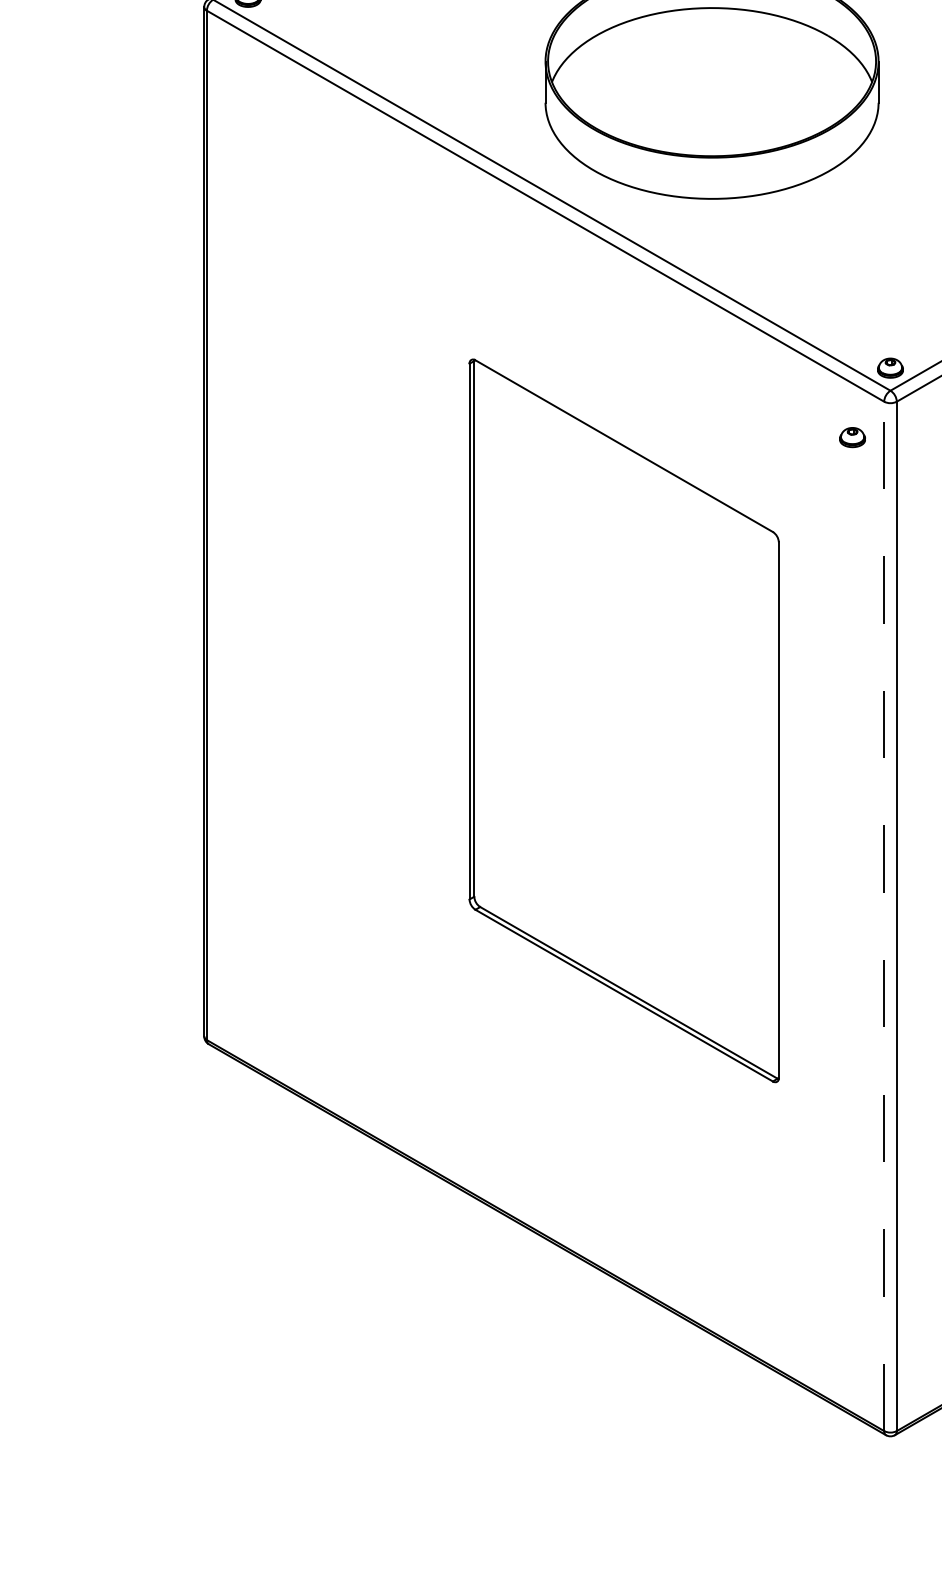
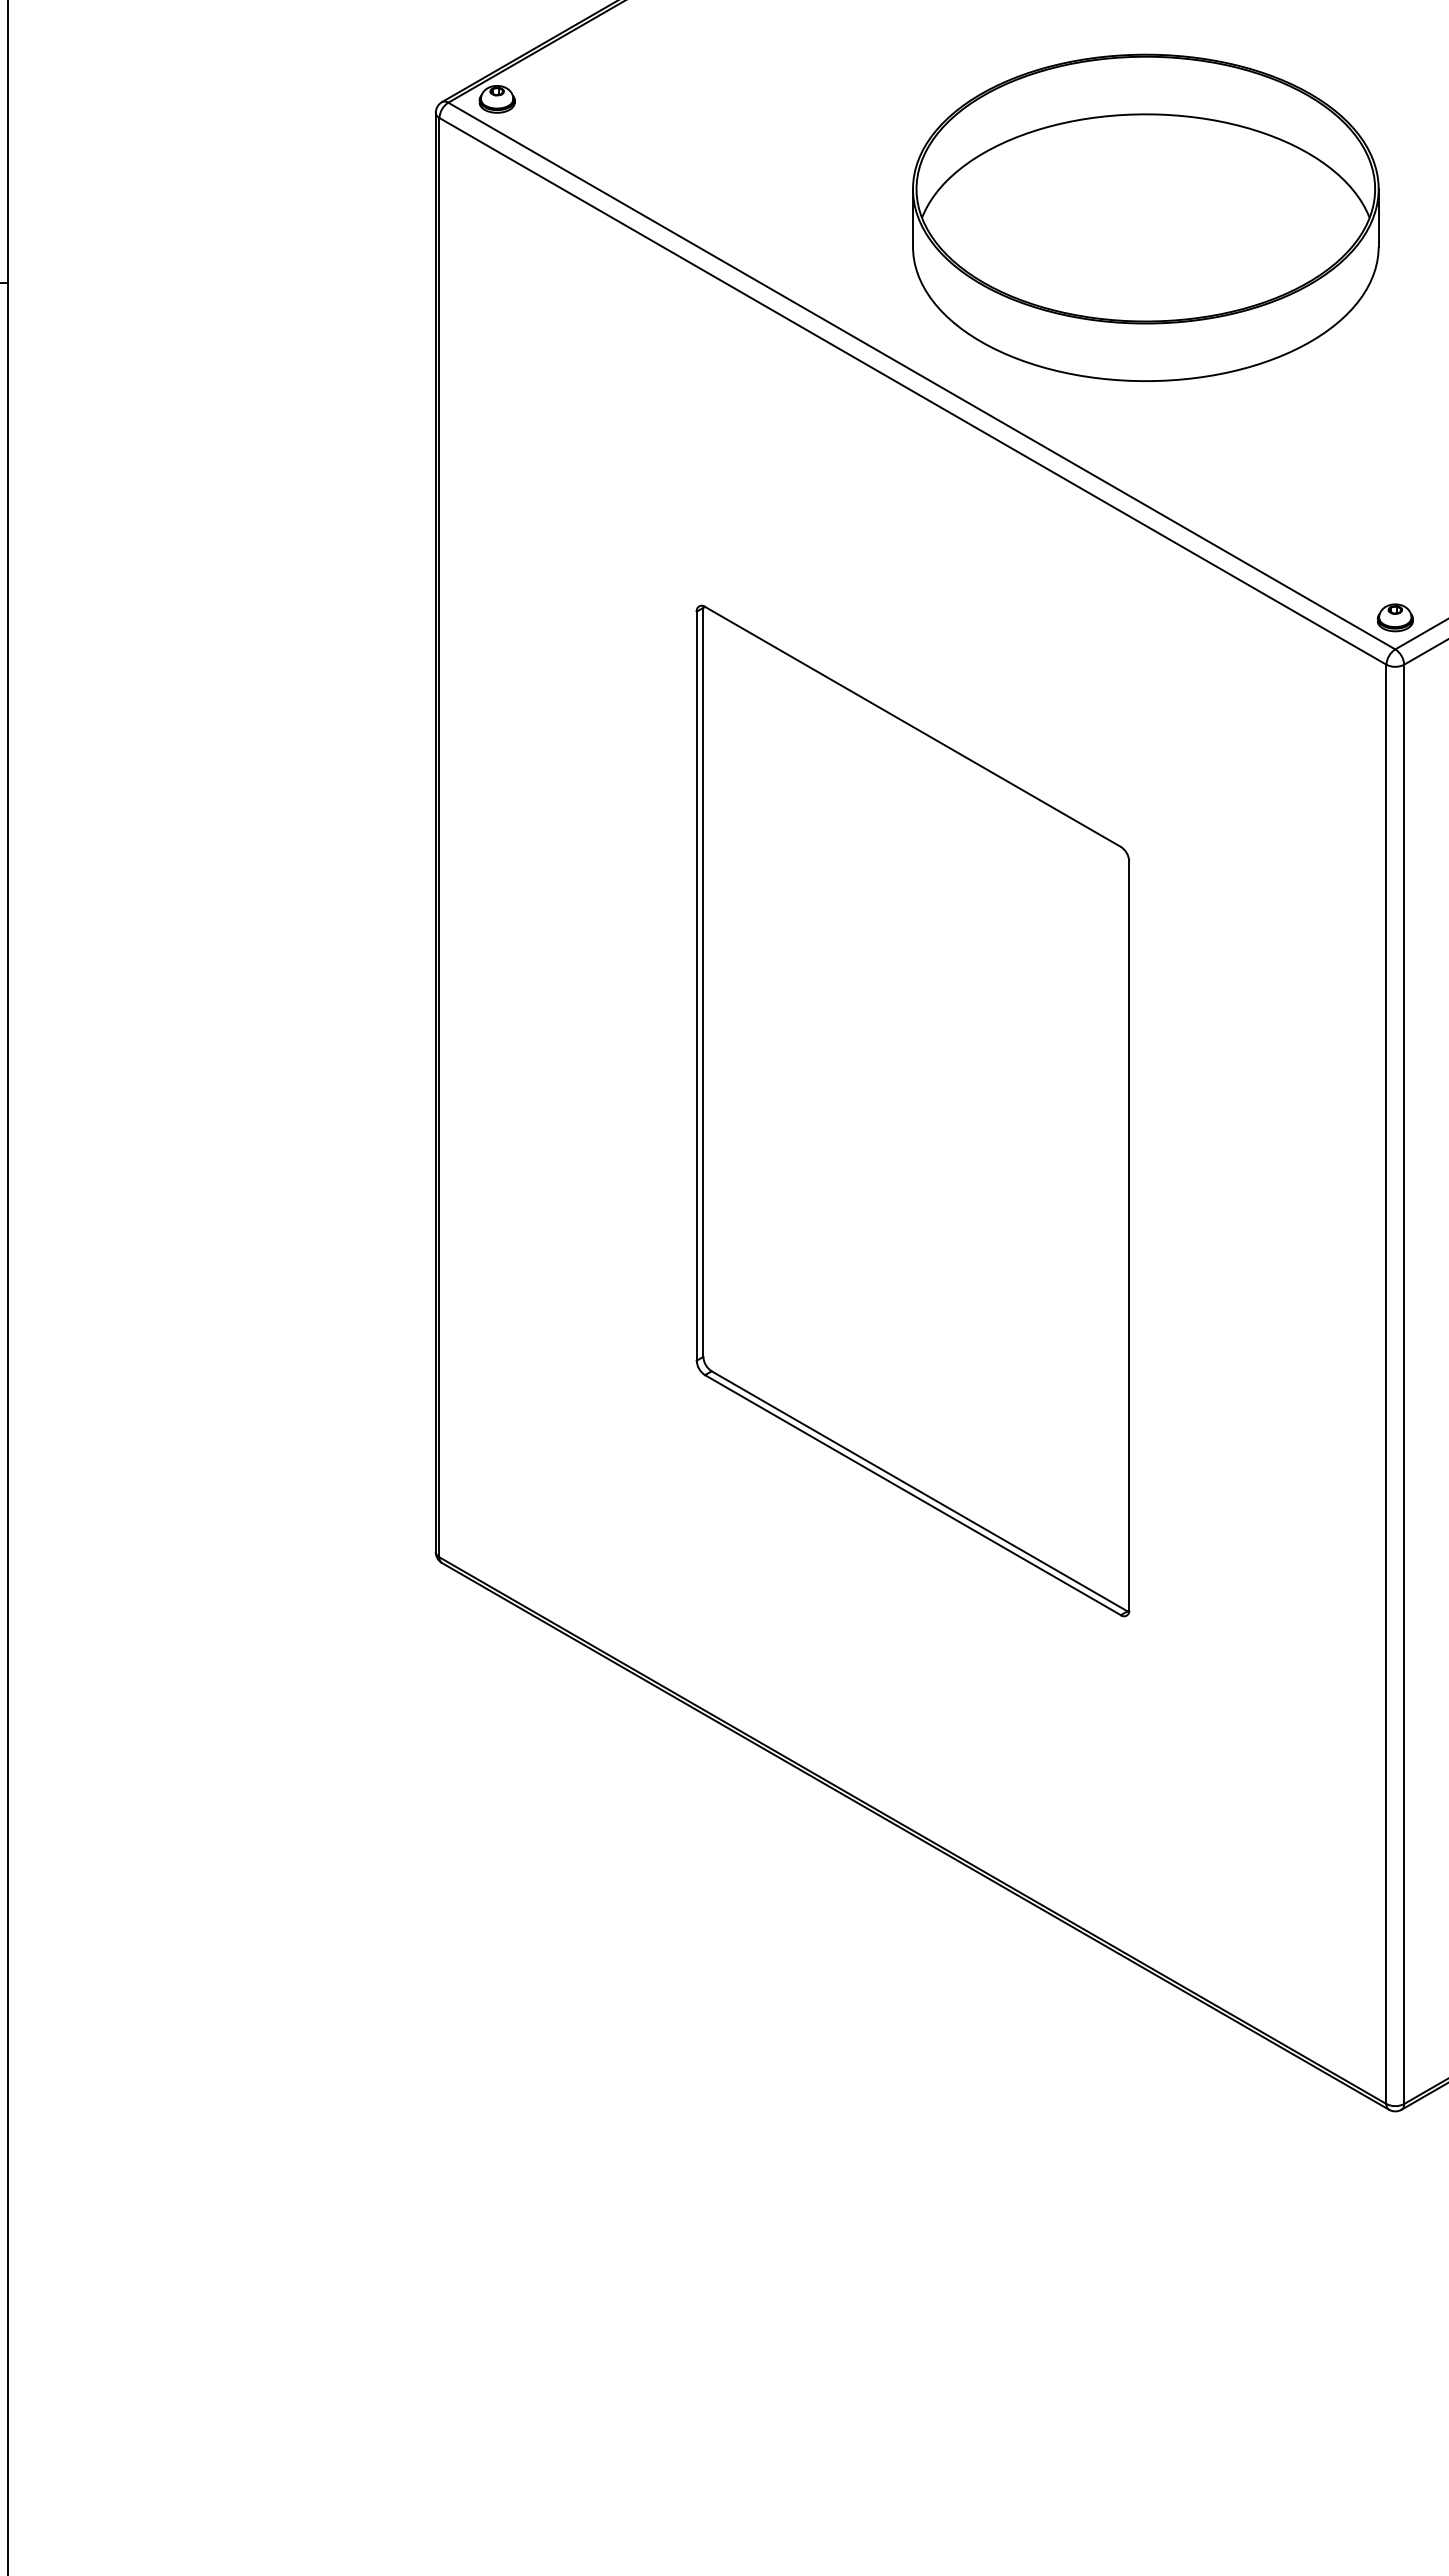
part: (852, 437) -> (1341, 714), removed
part: (623, 720) -> (912, 1110), moved
line: (884, 916) -> (1386, 1384), dashed -> solid

